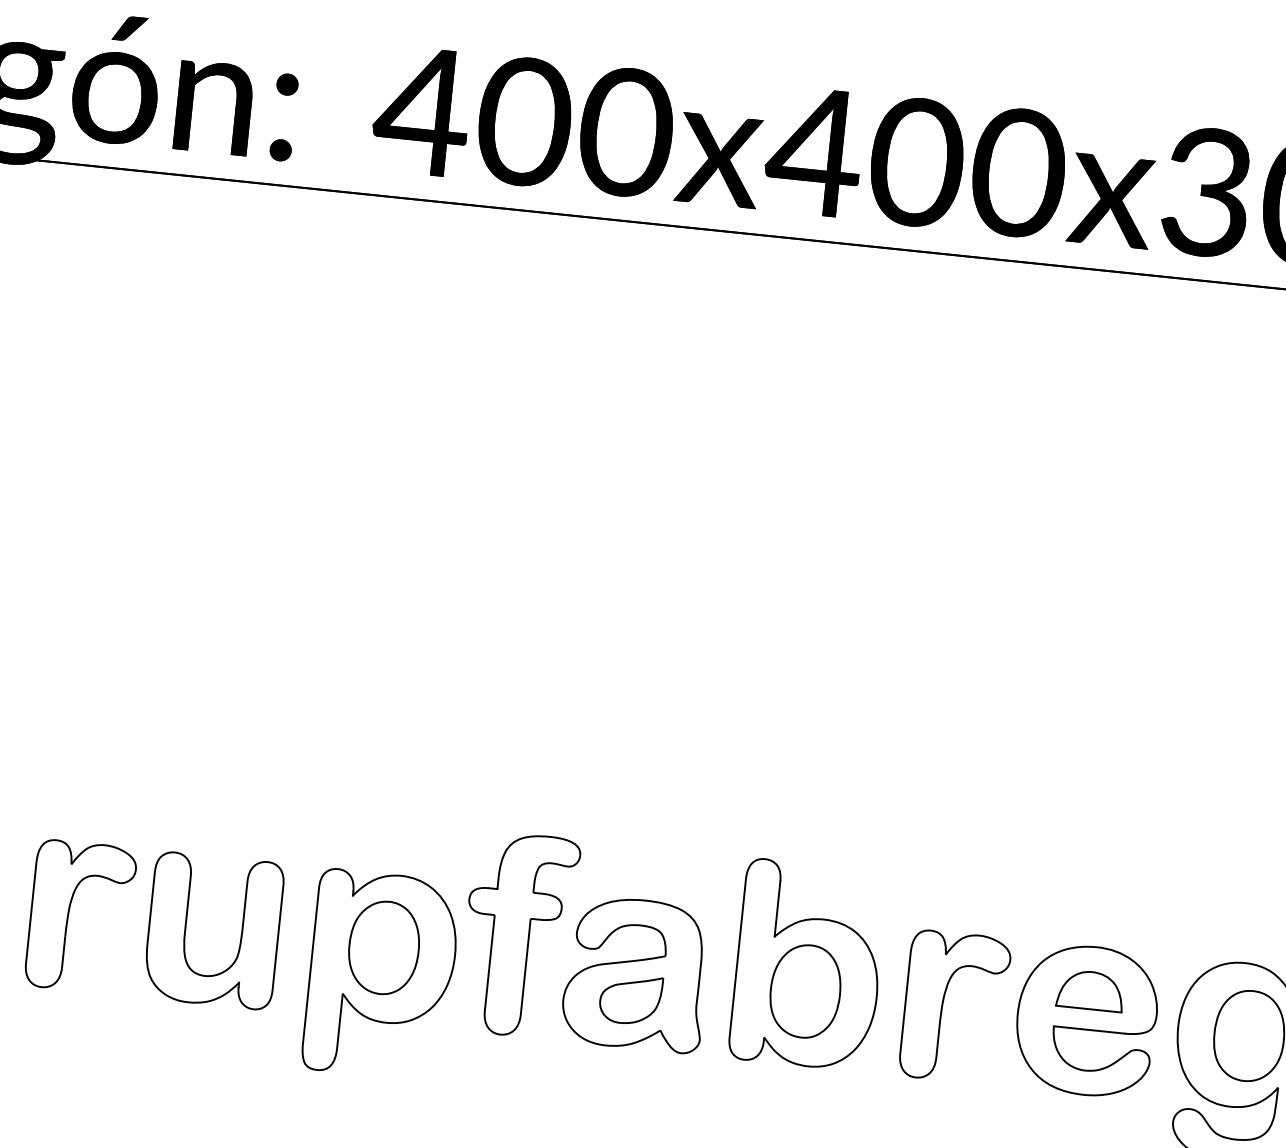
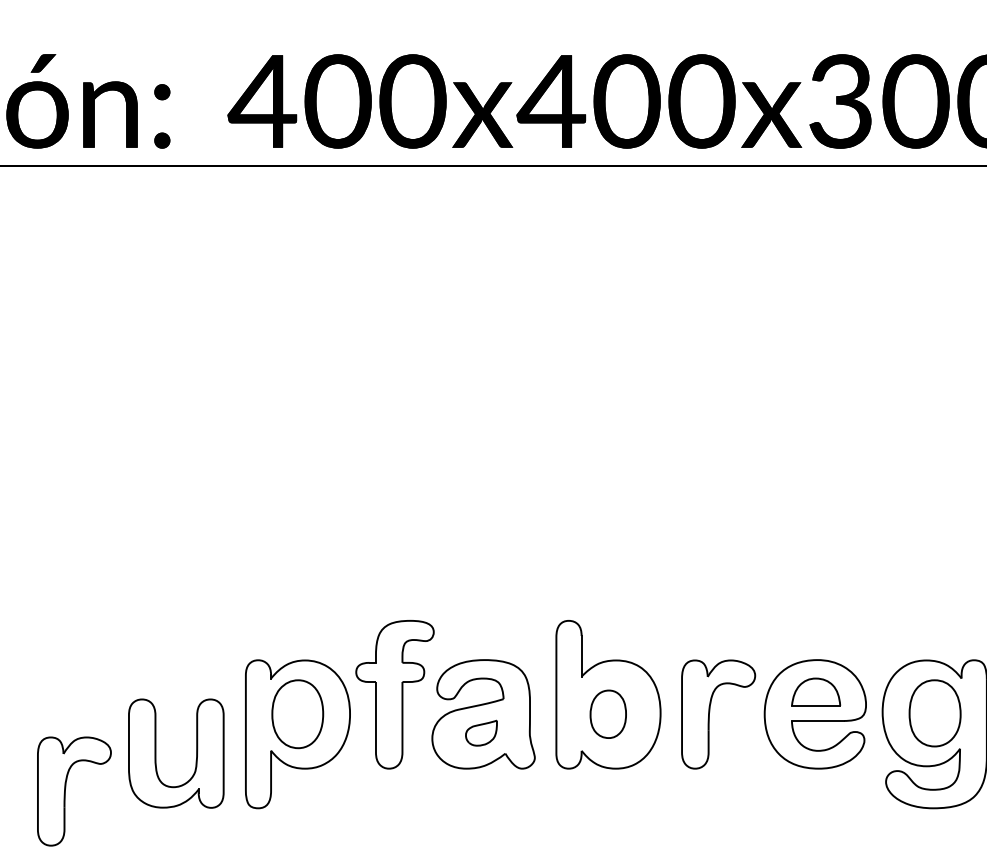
part: (70, 910) -> (66, 787), moved
part: (186, 927) -> (156, 753), moved
part: (805, 991) -> (608, 714), size x0.7
part: (630, 998) -> (481, 732), size x0.7

